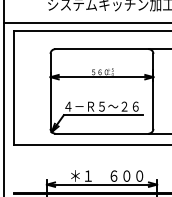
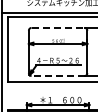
line: (102, 48) -> (58, 27), solid -> dashed
line: (102, 132) -> (58, 75), solid -> dashed

